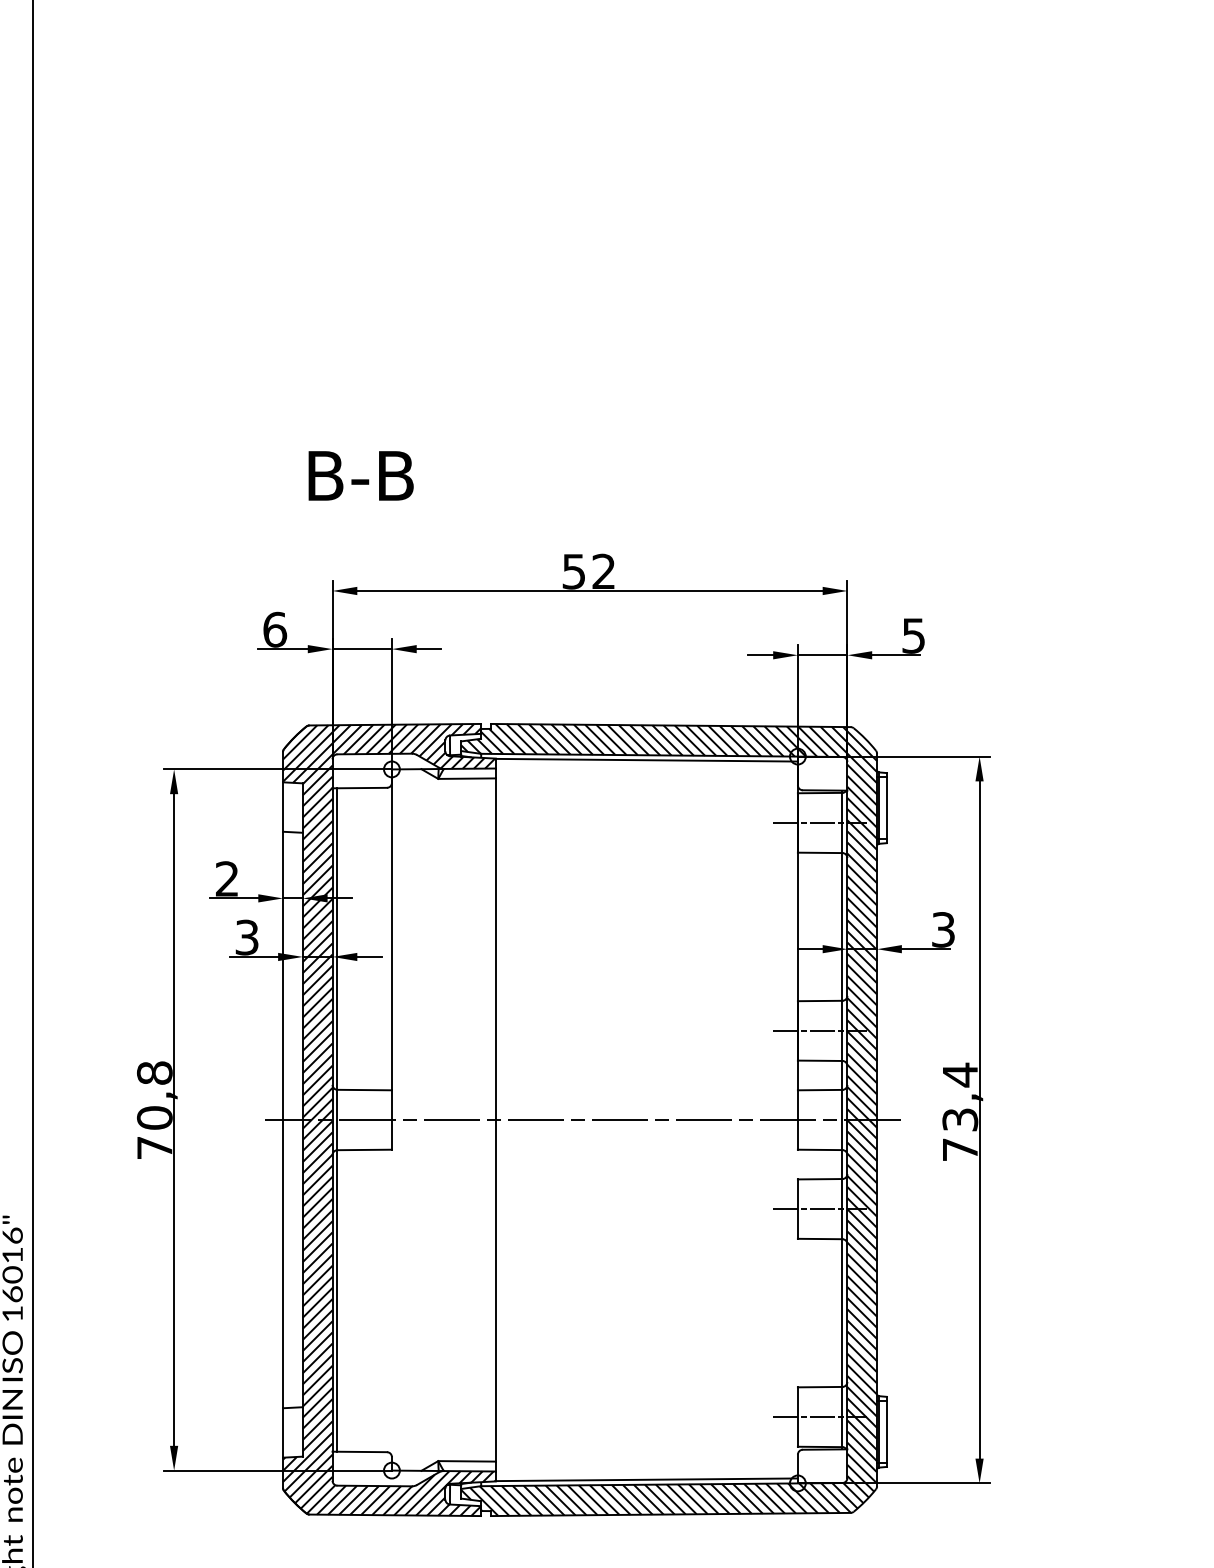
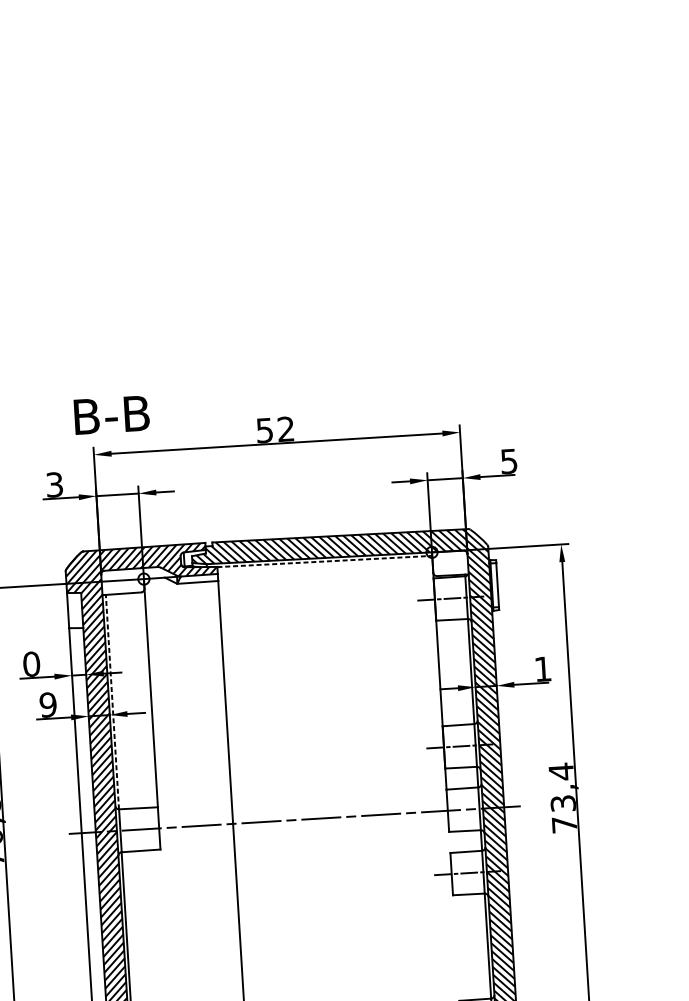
text: (360, 475) -> (111, 414), moved
text: (275, 629) -> (55, 484), 6 -> 3
line: (646, 760) -> (324, 561), solid -> dashed
text: (227, 878) -> (31, 663), 2 -> 0
text: (943, 929) -> (543, 668), 3 -> 1
text: (246, 937) -> (47, 704), 3 -> 9
line: (337, 939) -> (112, 702), solid -> dashed

